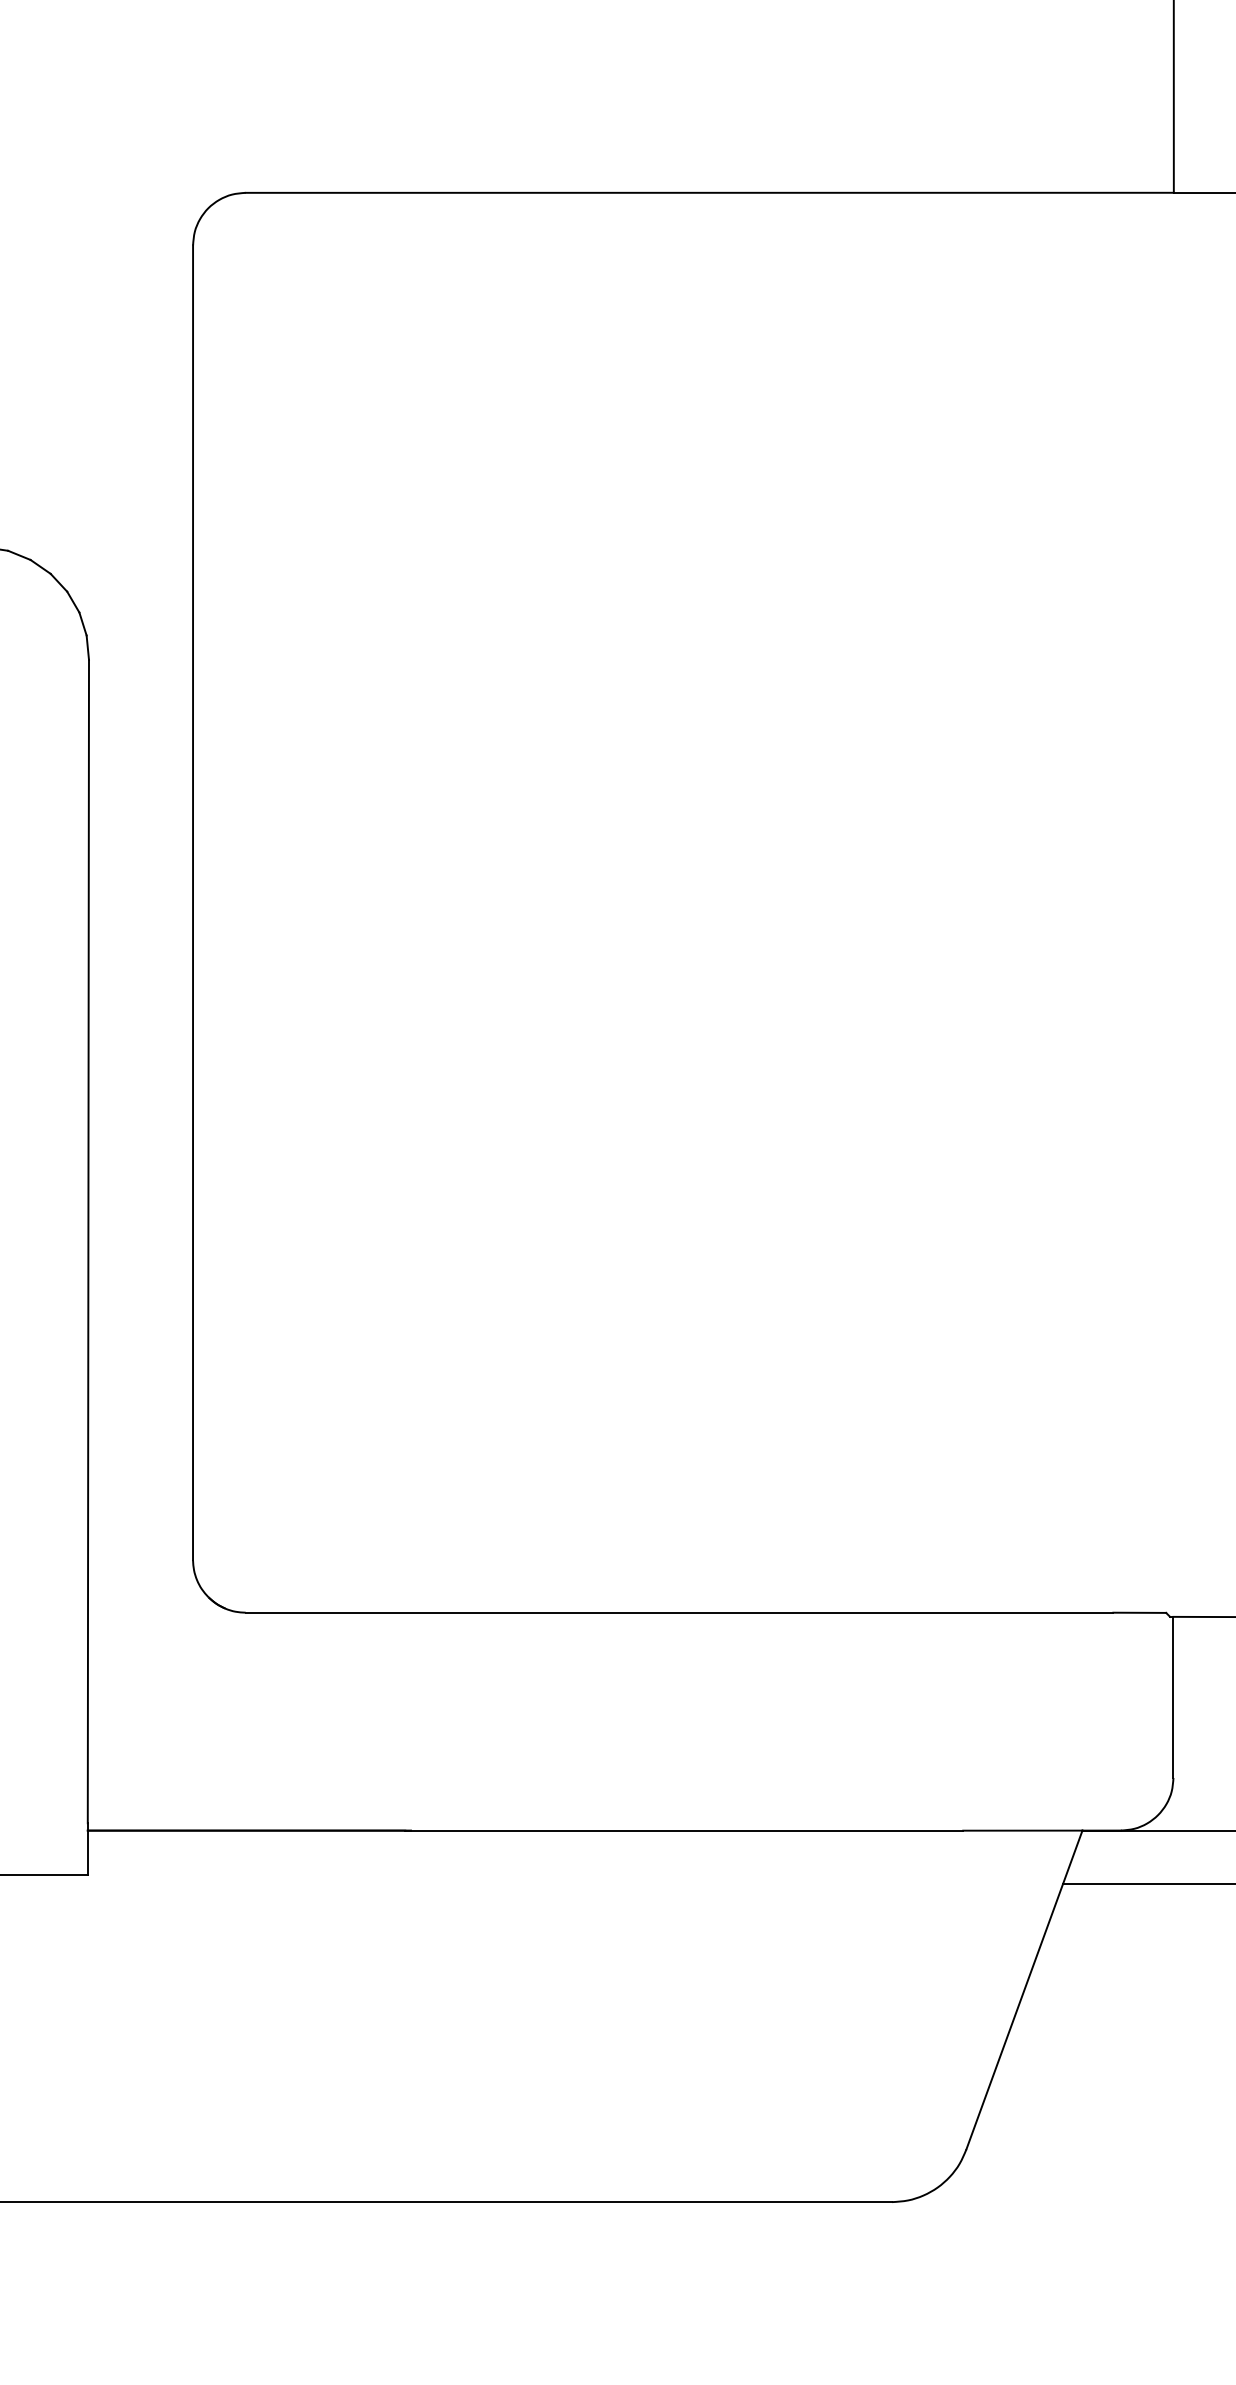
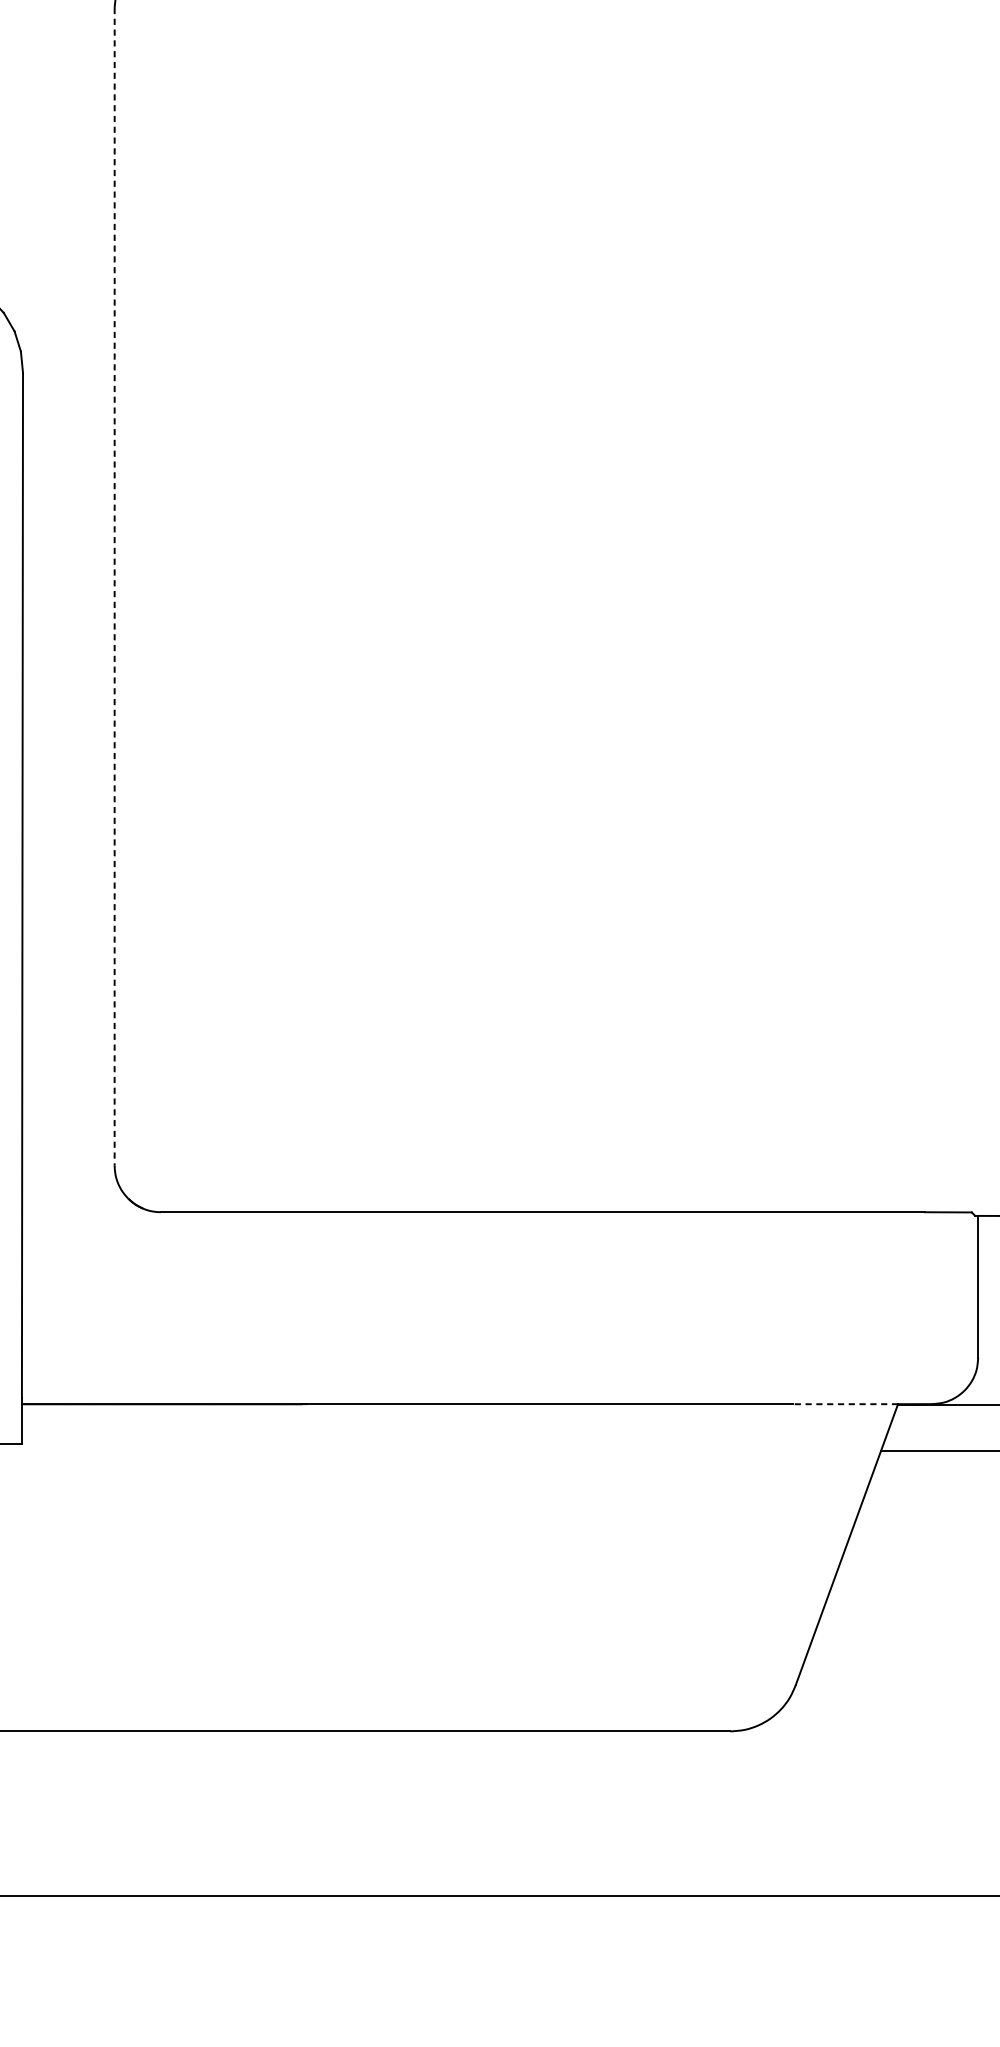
line: (193, 903) -> (115, 587), solid -> dashed
line: (1022, 1830) -> (845, 1404), solid -> dashed

